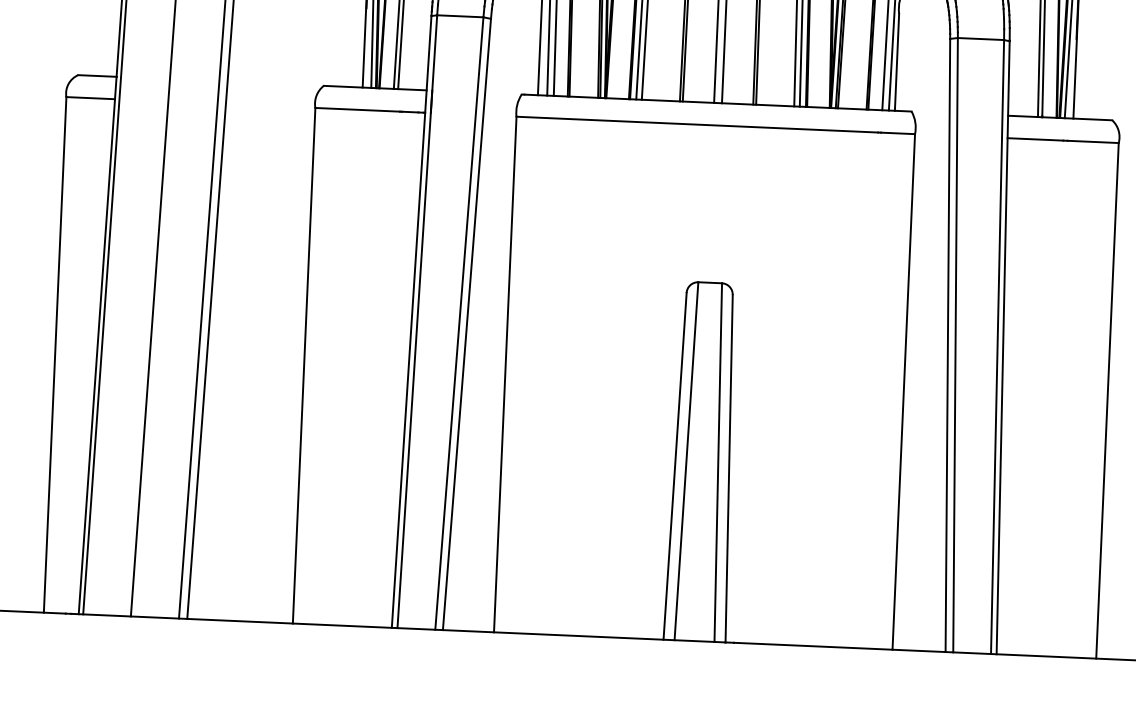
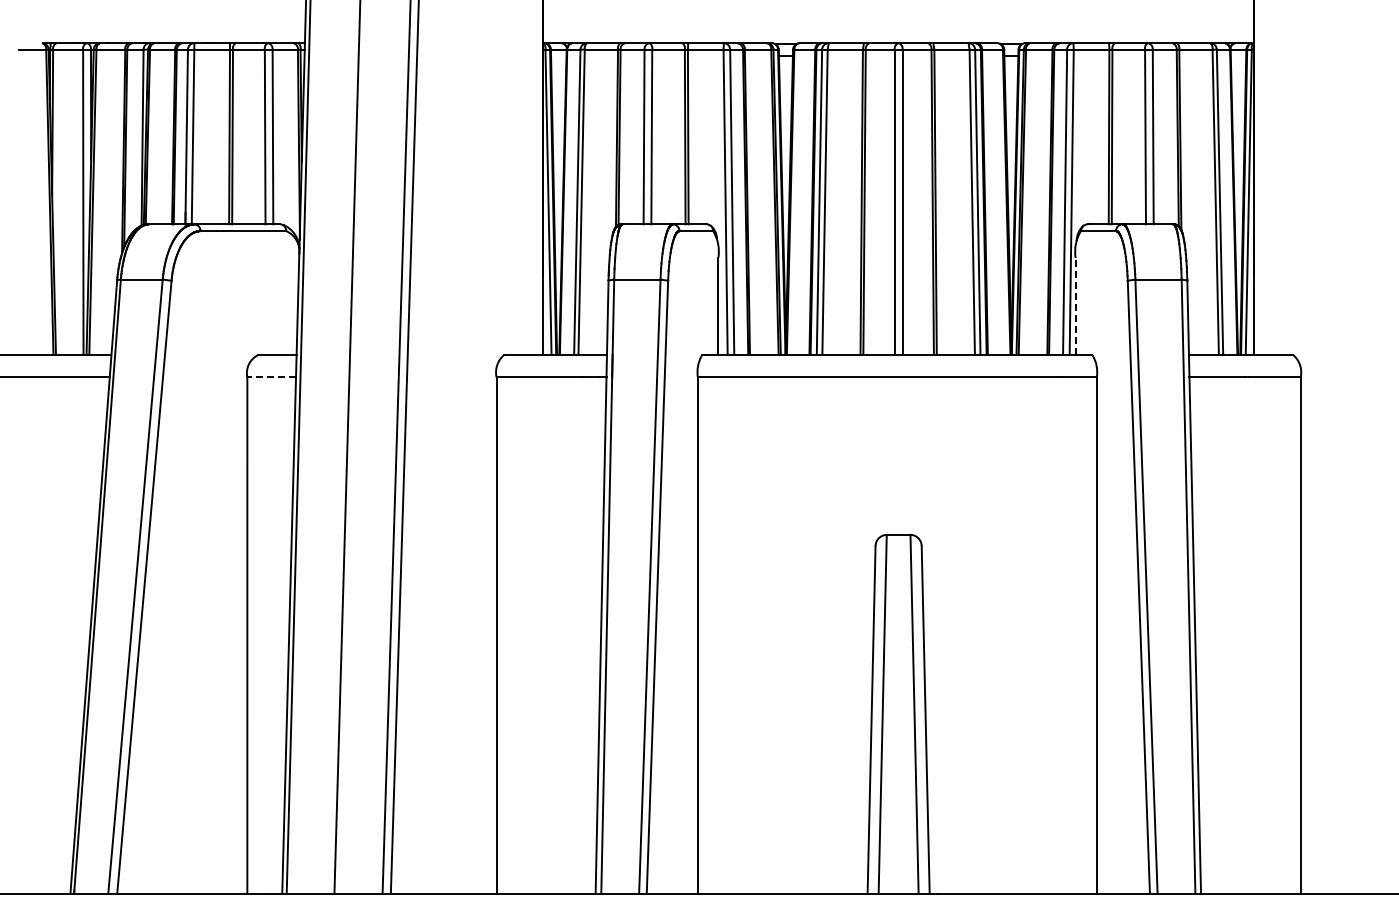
line: (896, 62) -> (1075, 306), solid -> dashed
line: (90, 98) -> (271, 377), solid -> dashed

